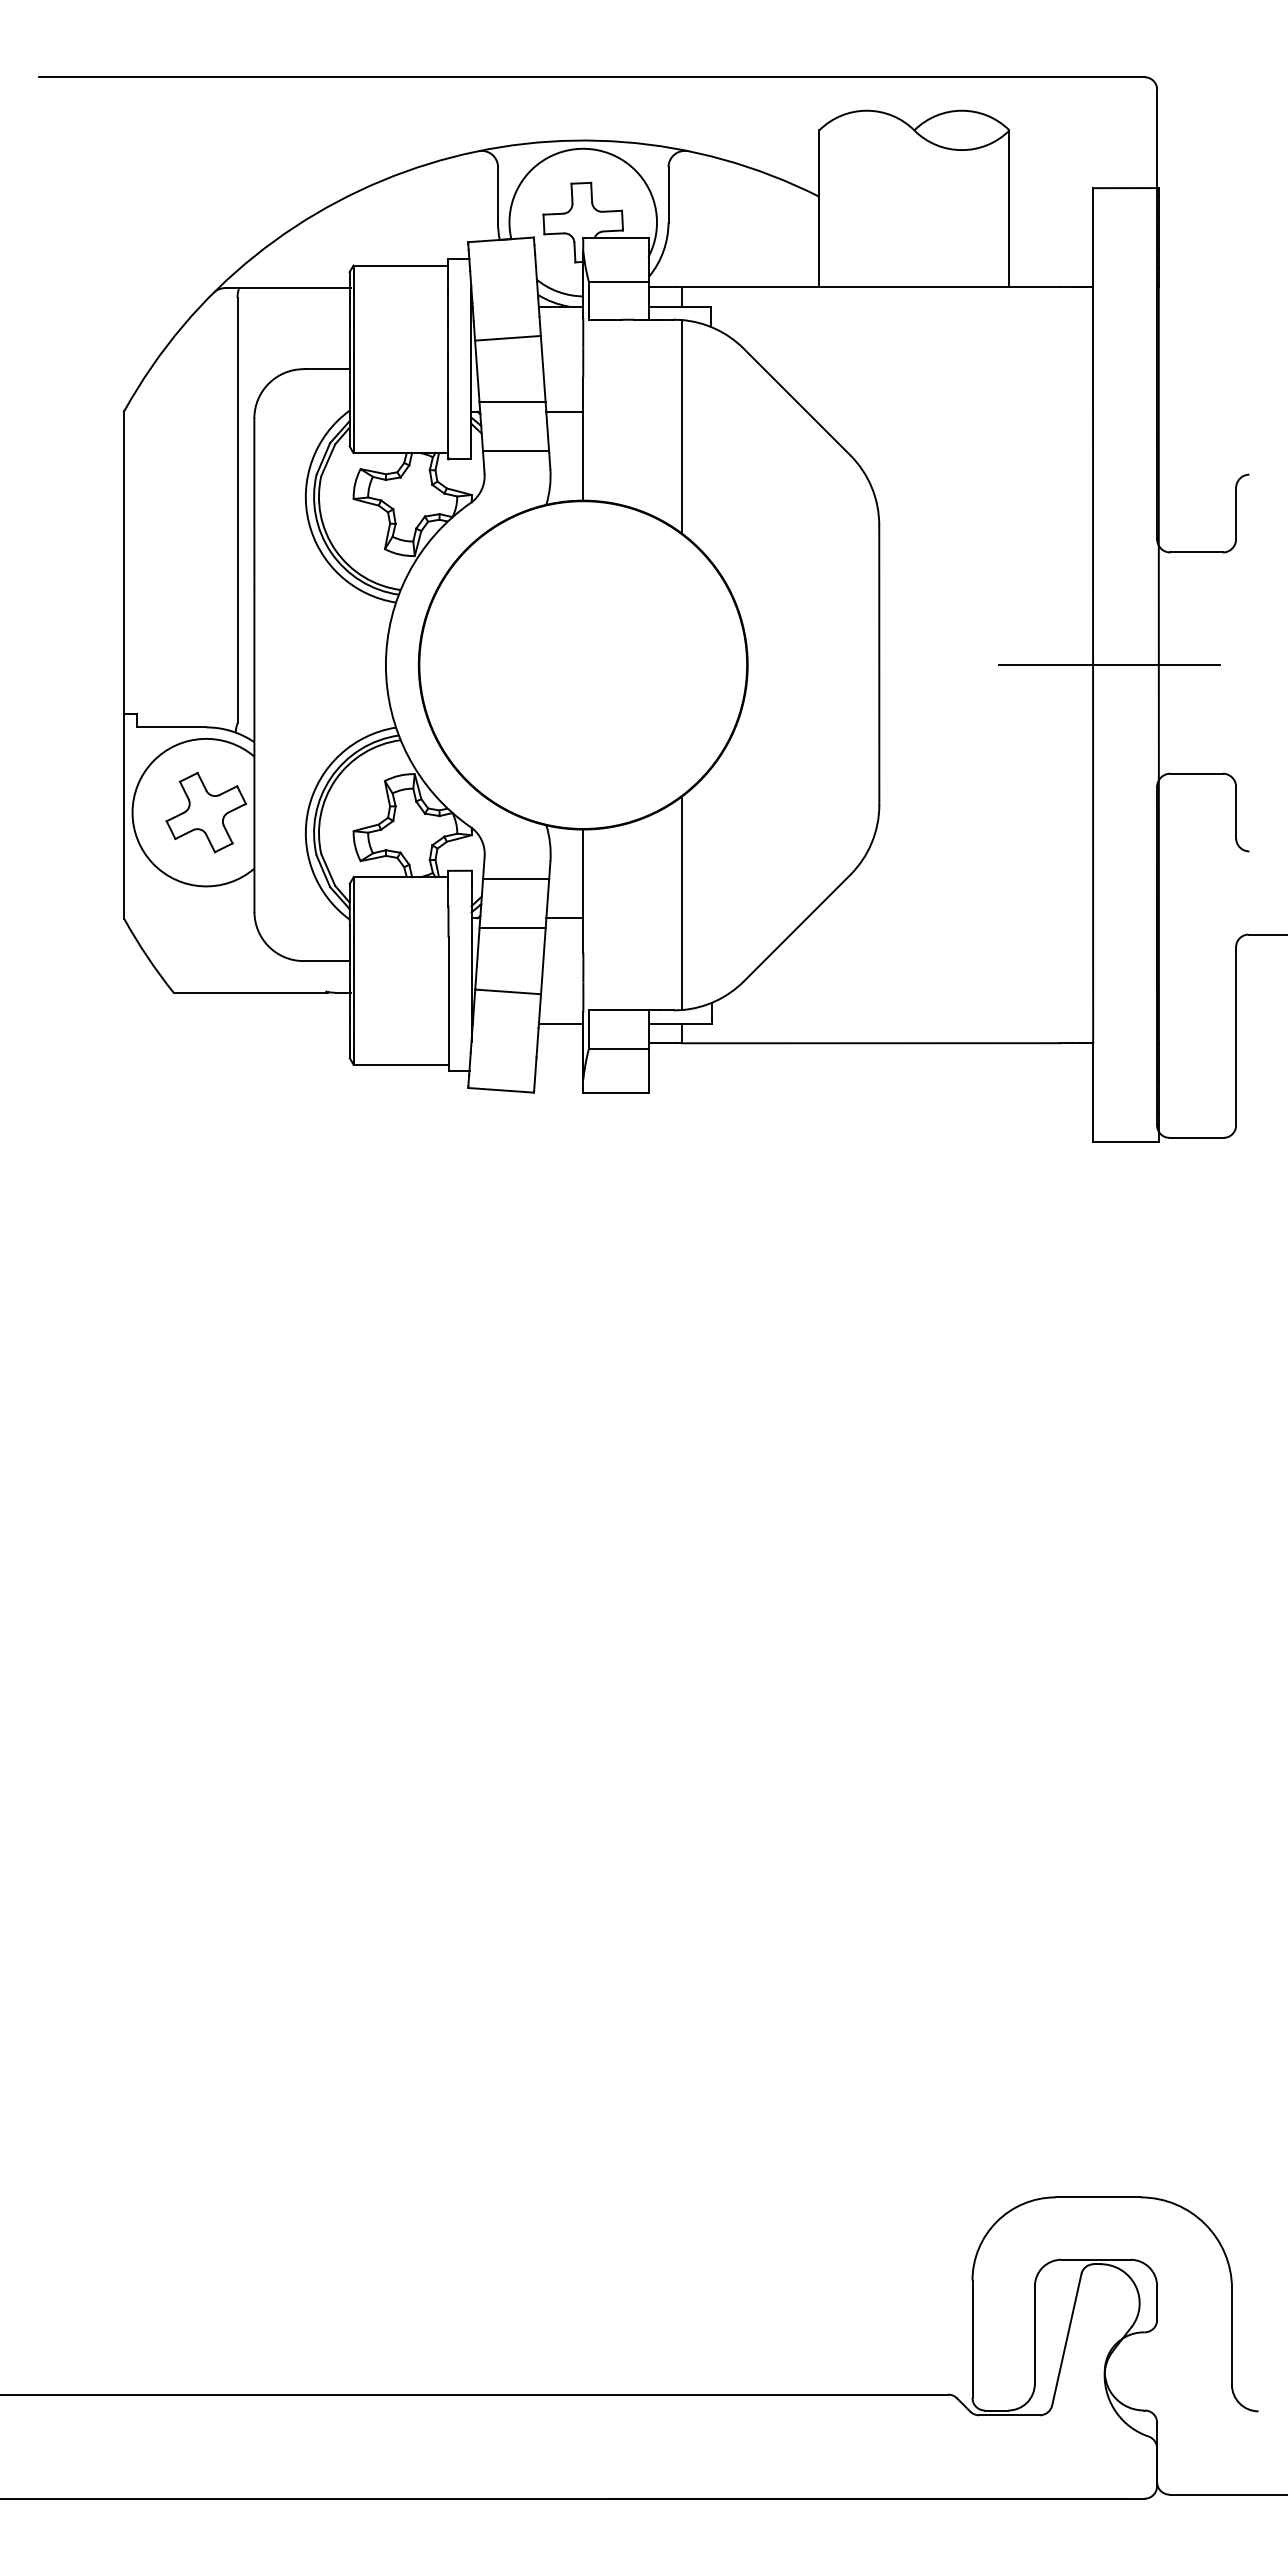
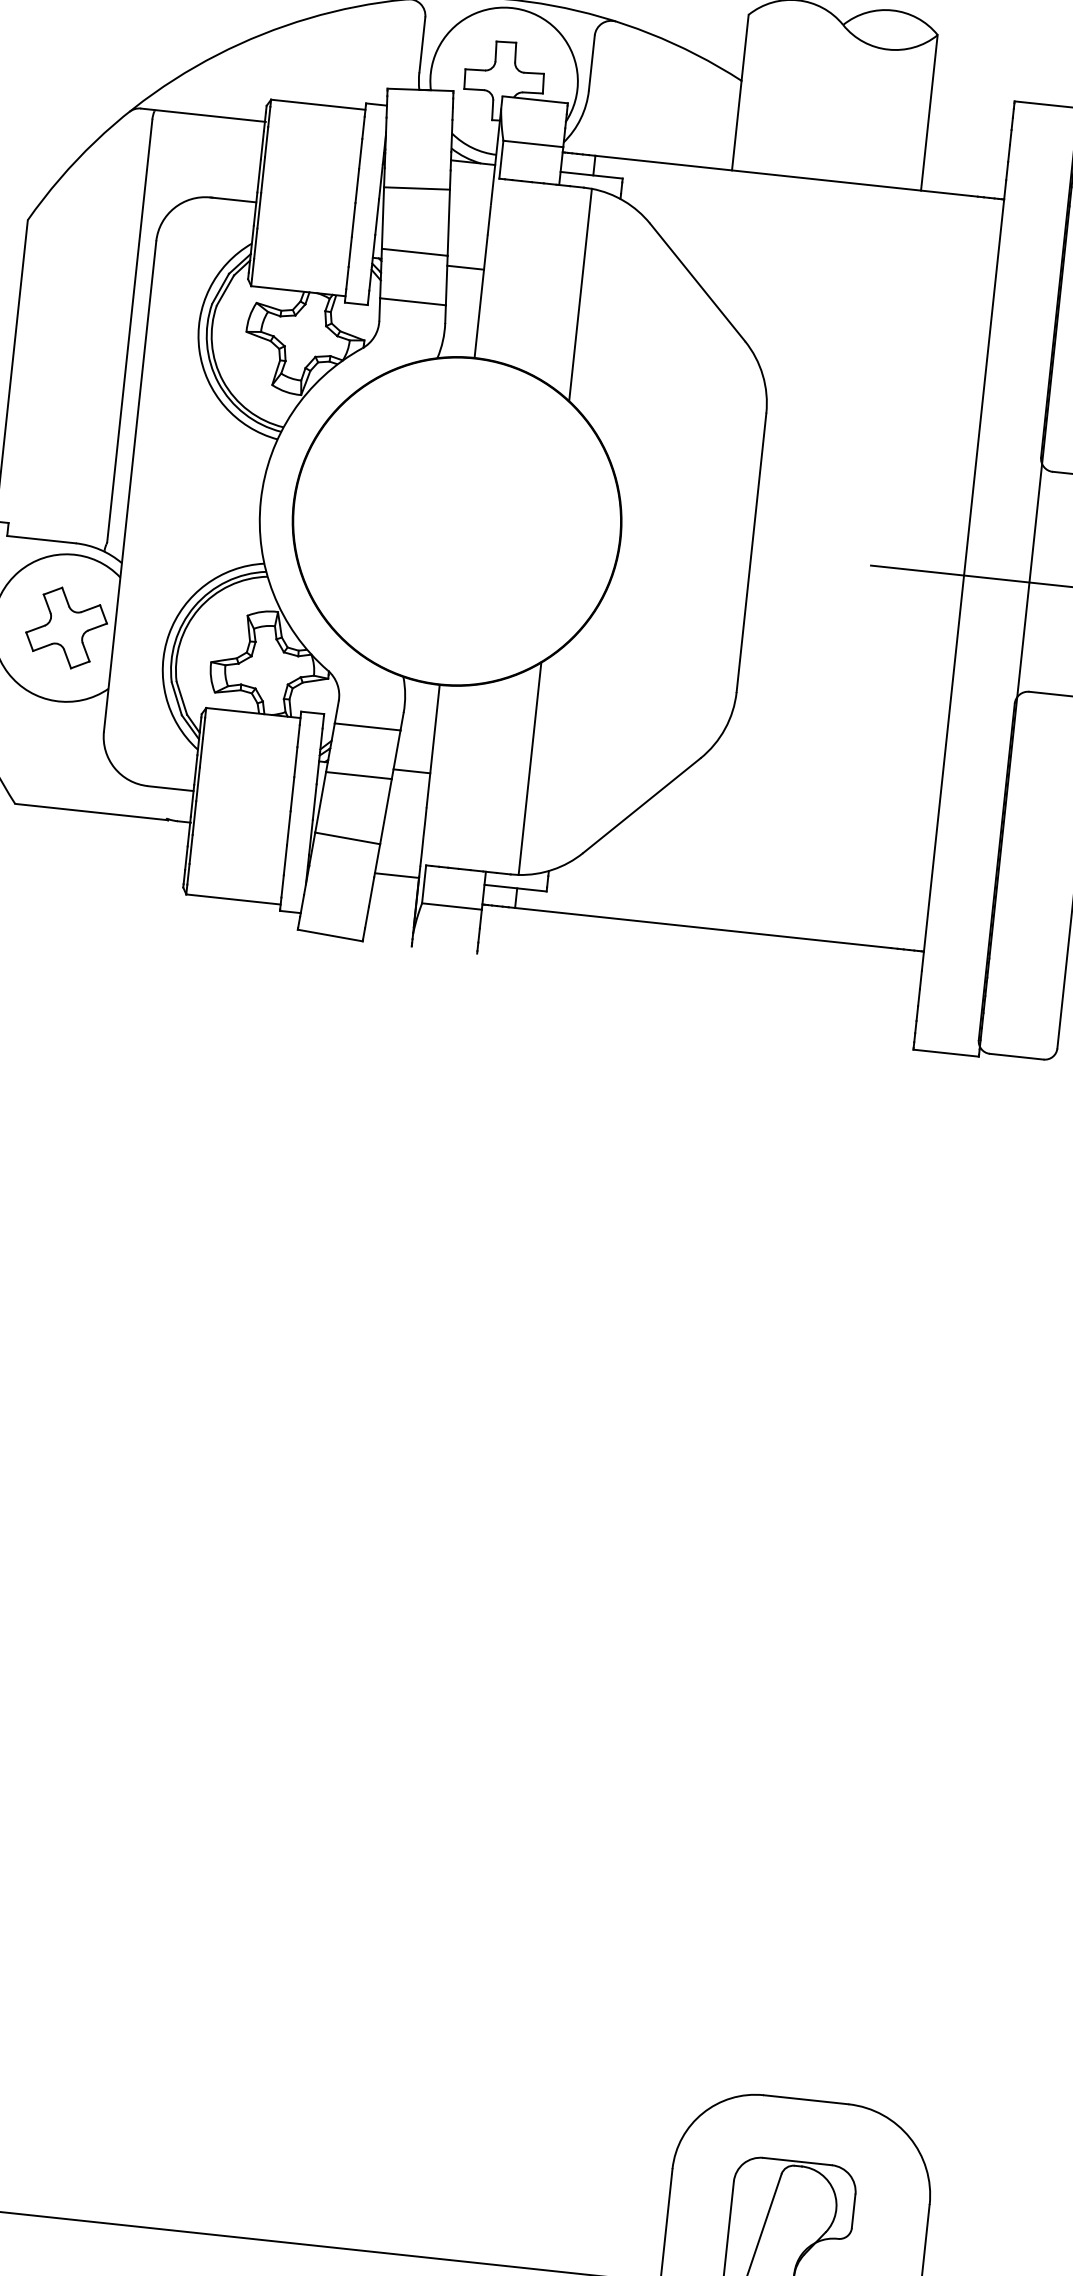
line: (616, 1092) -> (444, 949), removed

